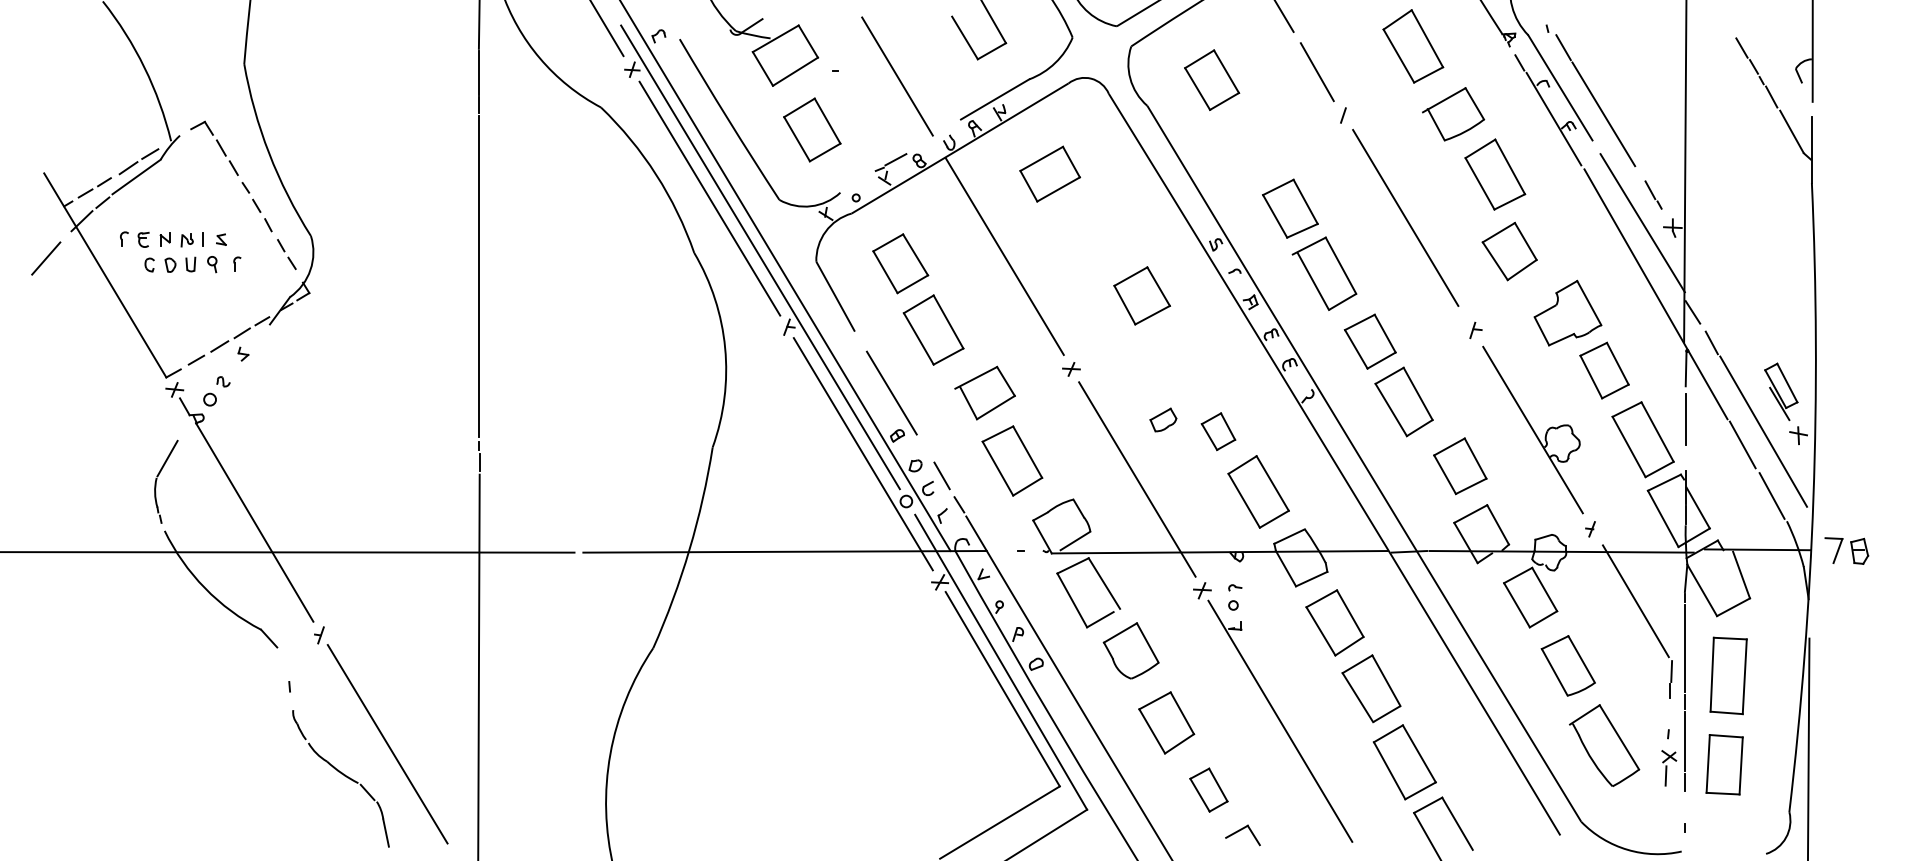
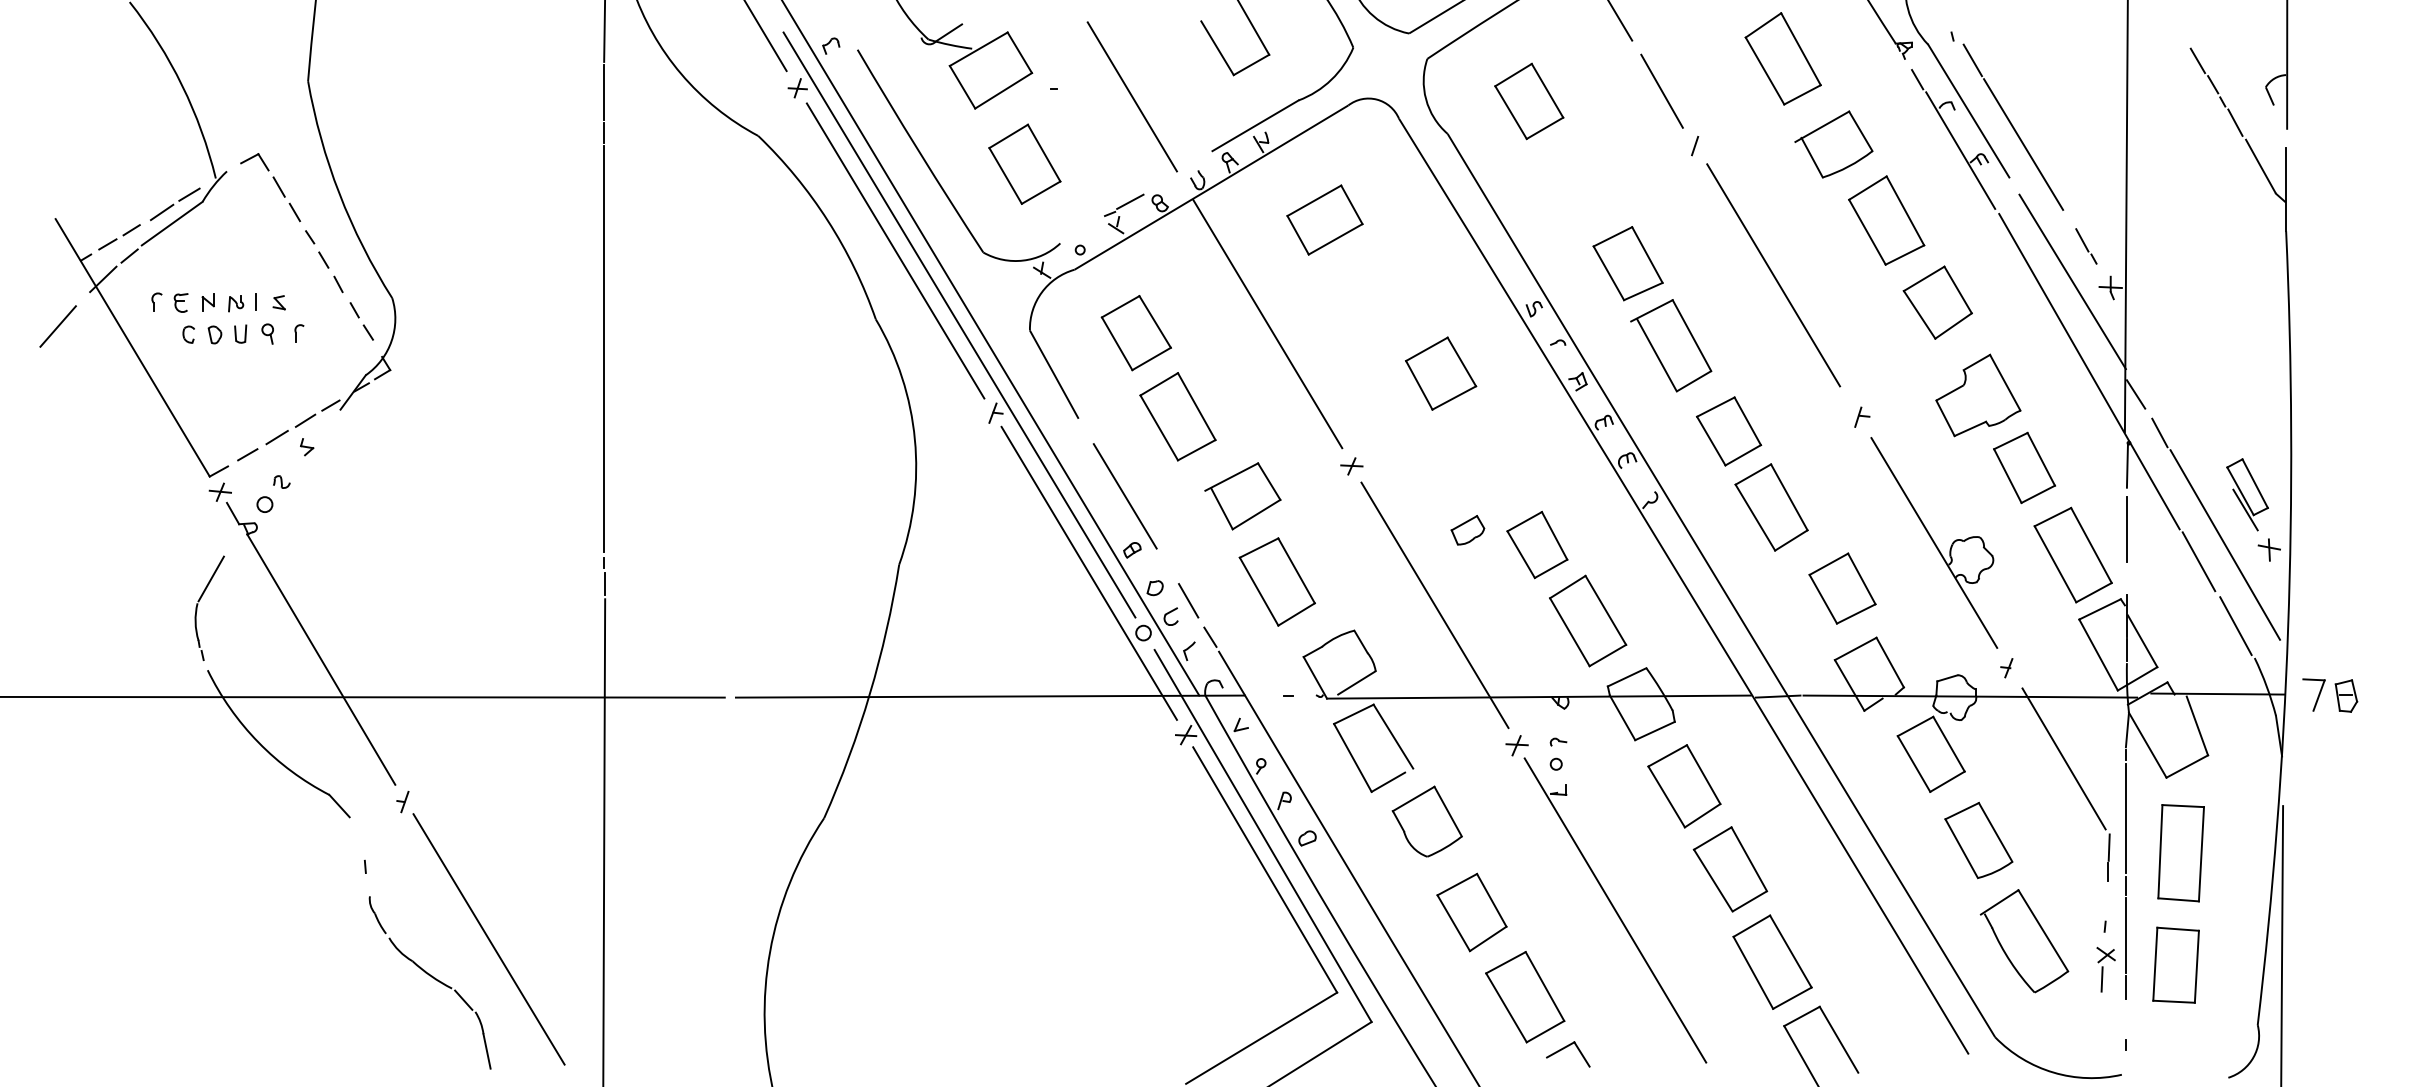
part: (1509, 251) -> (1937, 302), moved
part: (1218, 431) -> (1537, 544), size x1.43
part: (1209, 790) -> (1525, 997), size x1.67

